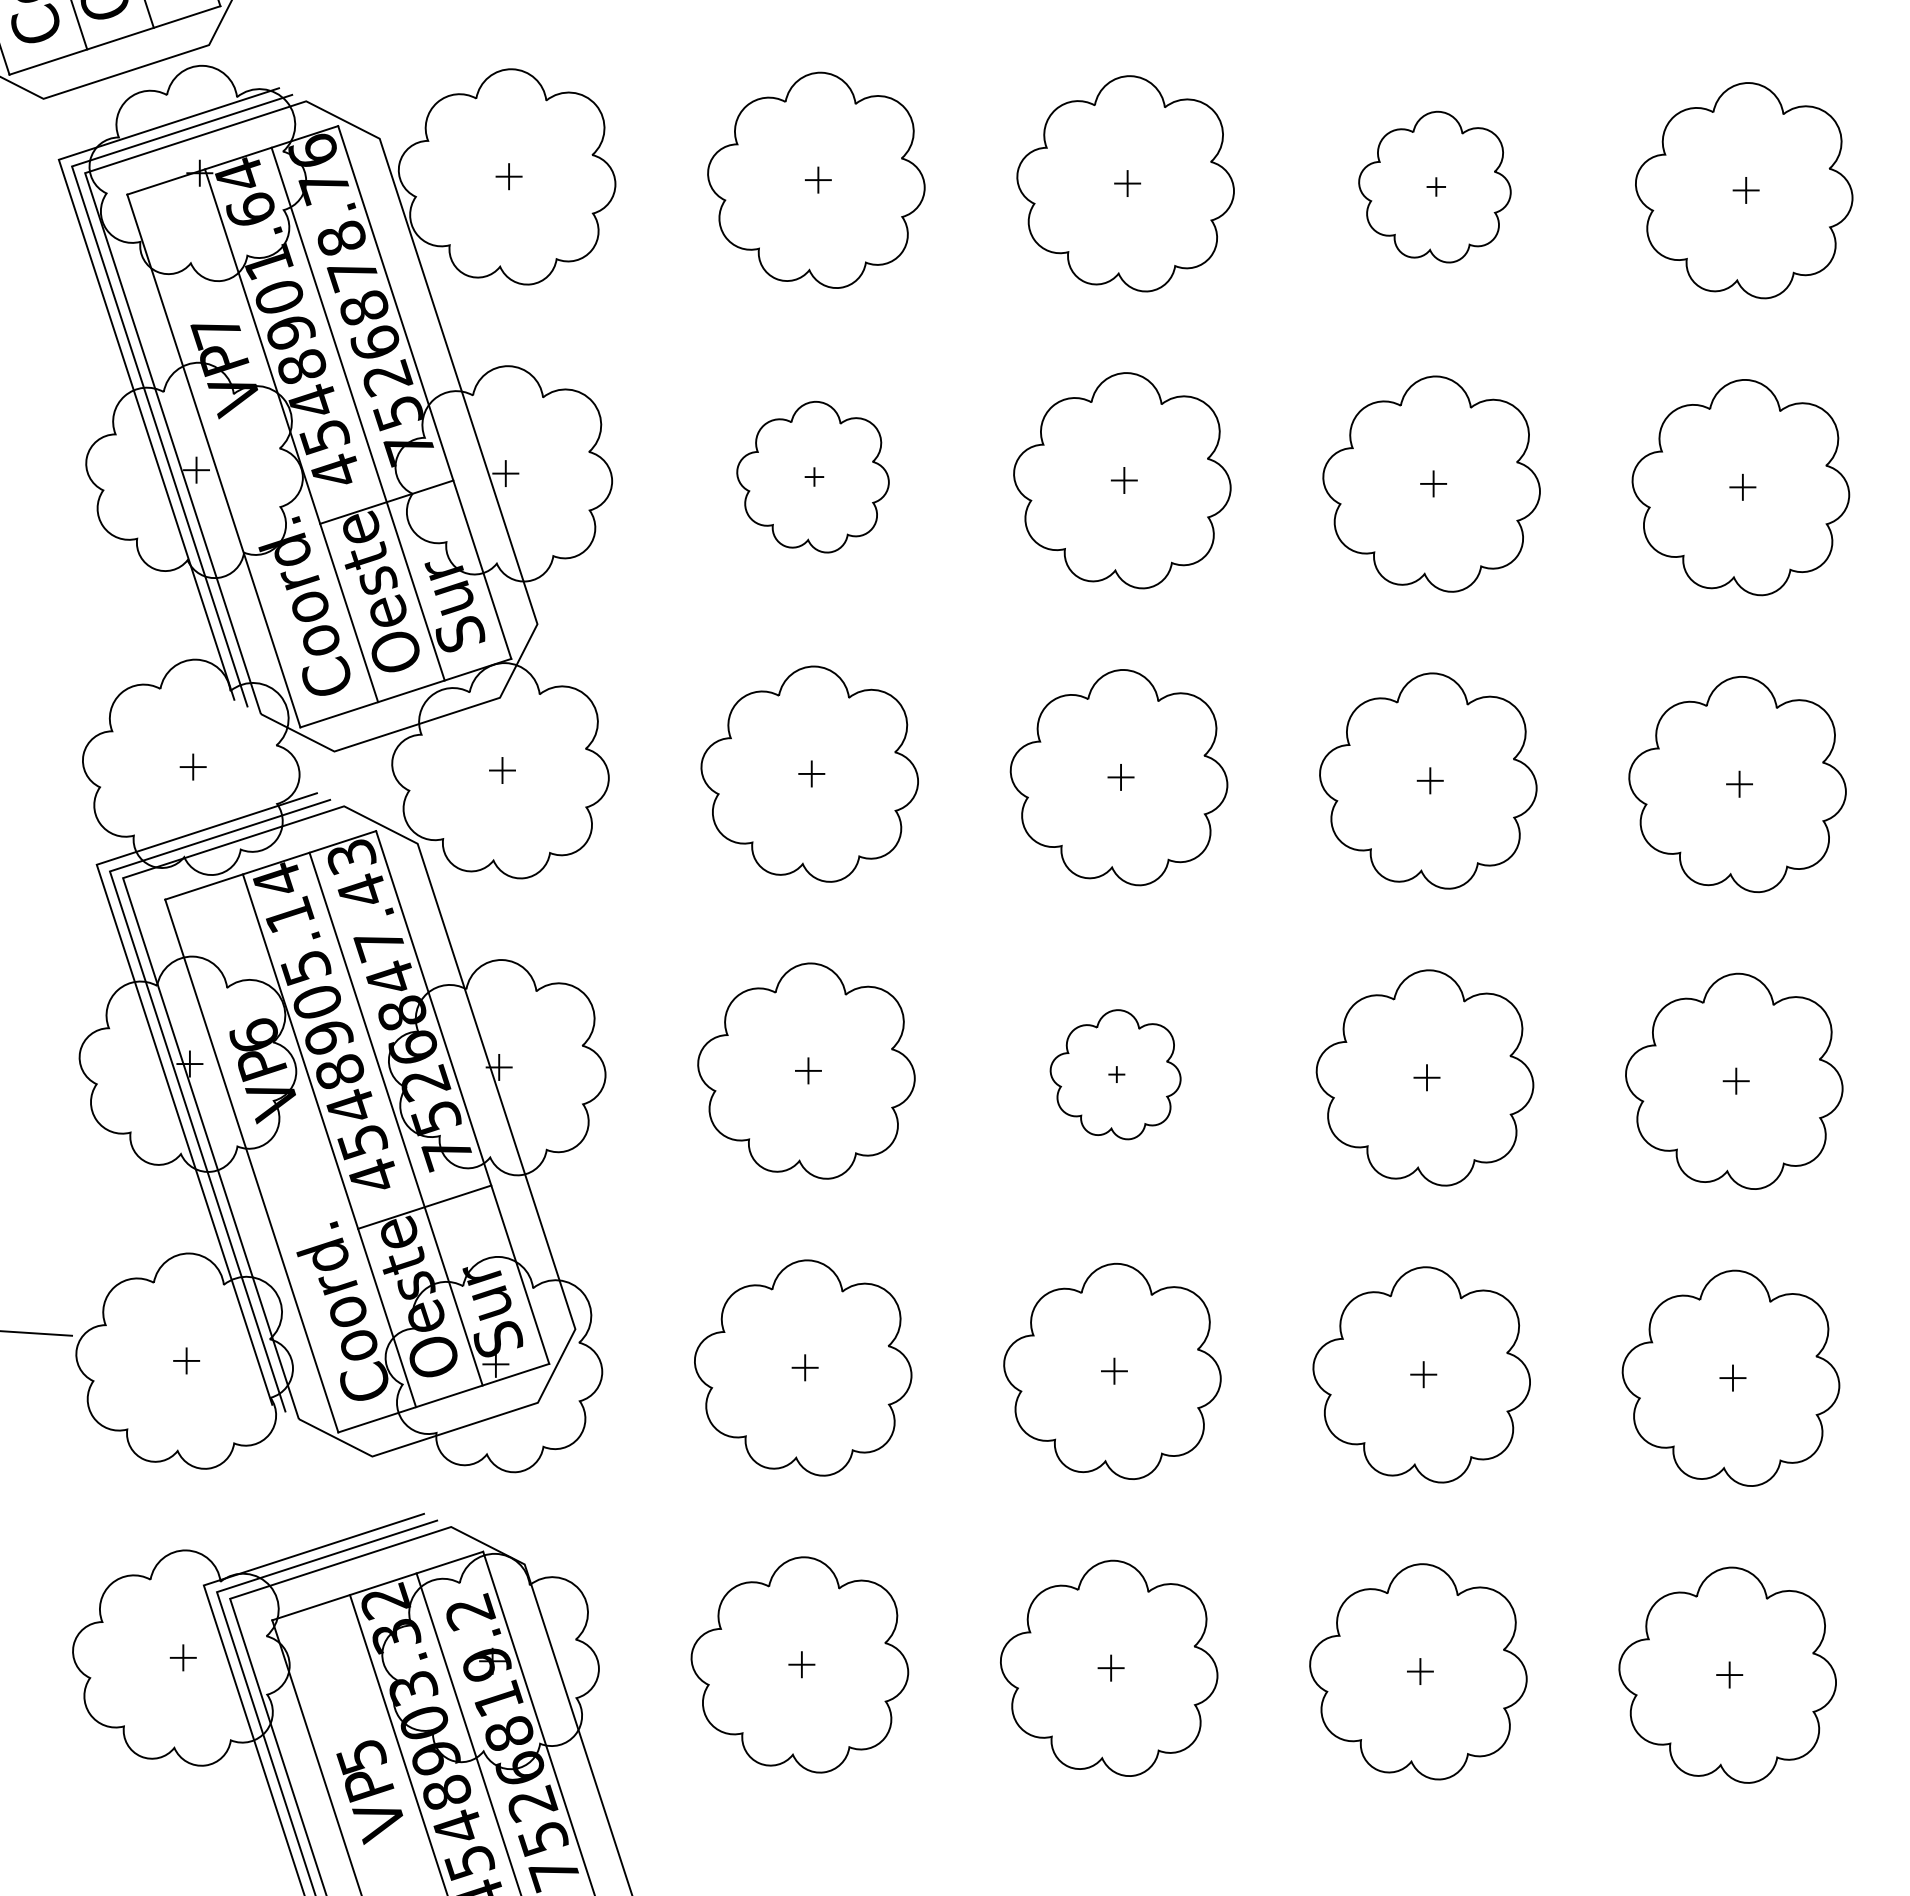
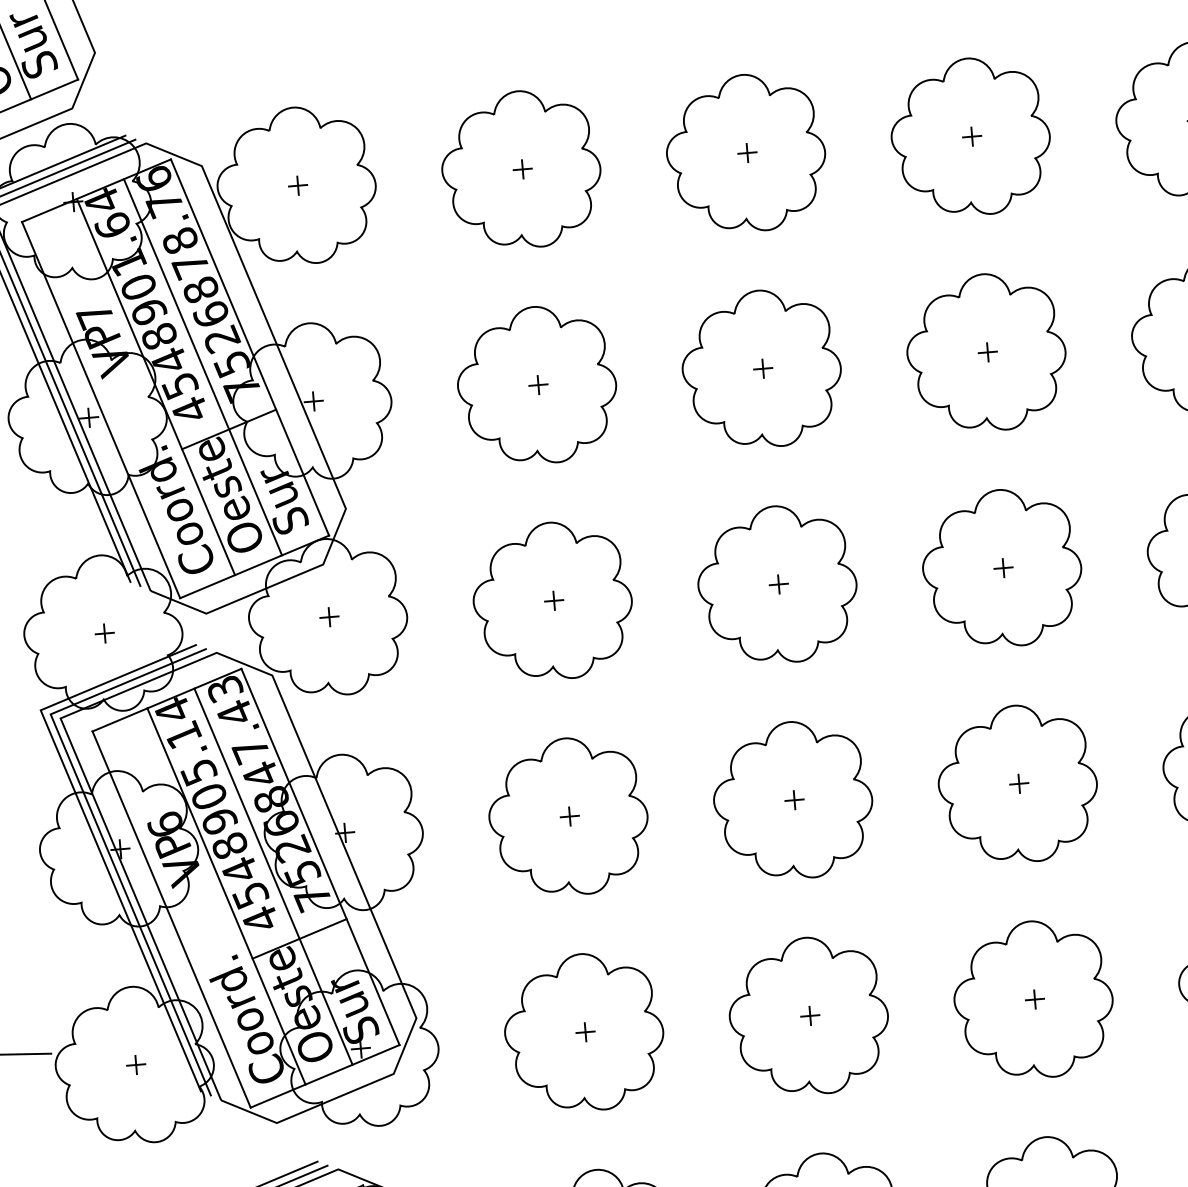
part: (1434, 186) -> (970, 136), size x1.43
part: (812, 476) -> (536, 384), size x1.43
part: (1115, 1074) -> (792, 800), size x1.67

